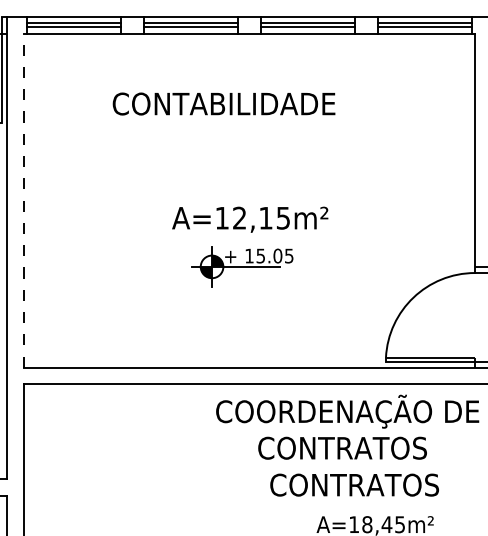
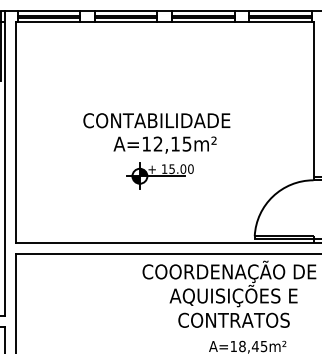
text: (223, 103) -> (156, 120), moved
line: (23, 200) -> (15, 132), dashed -> solid
text: (288, 255) -> (190, 168), 15.05 -> 15.00
text: (353, 447) -> (233, 295), CONTRATOS -> AQUISIÇÕES E

